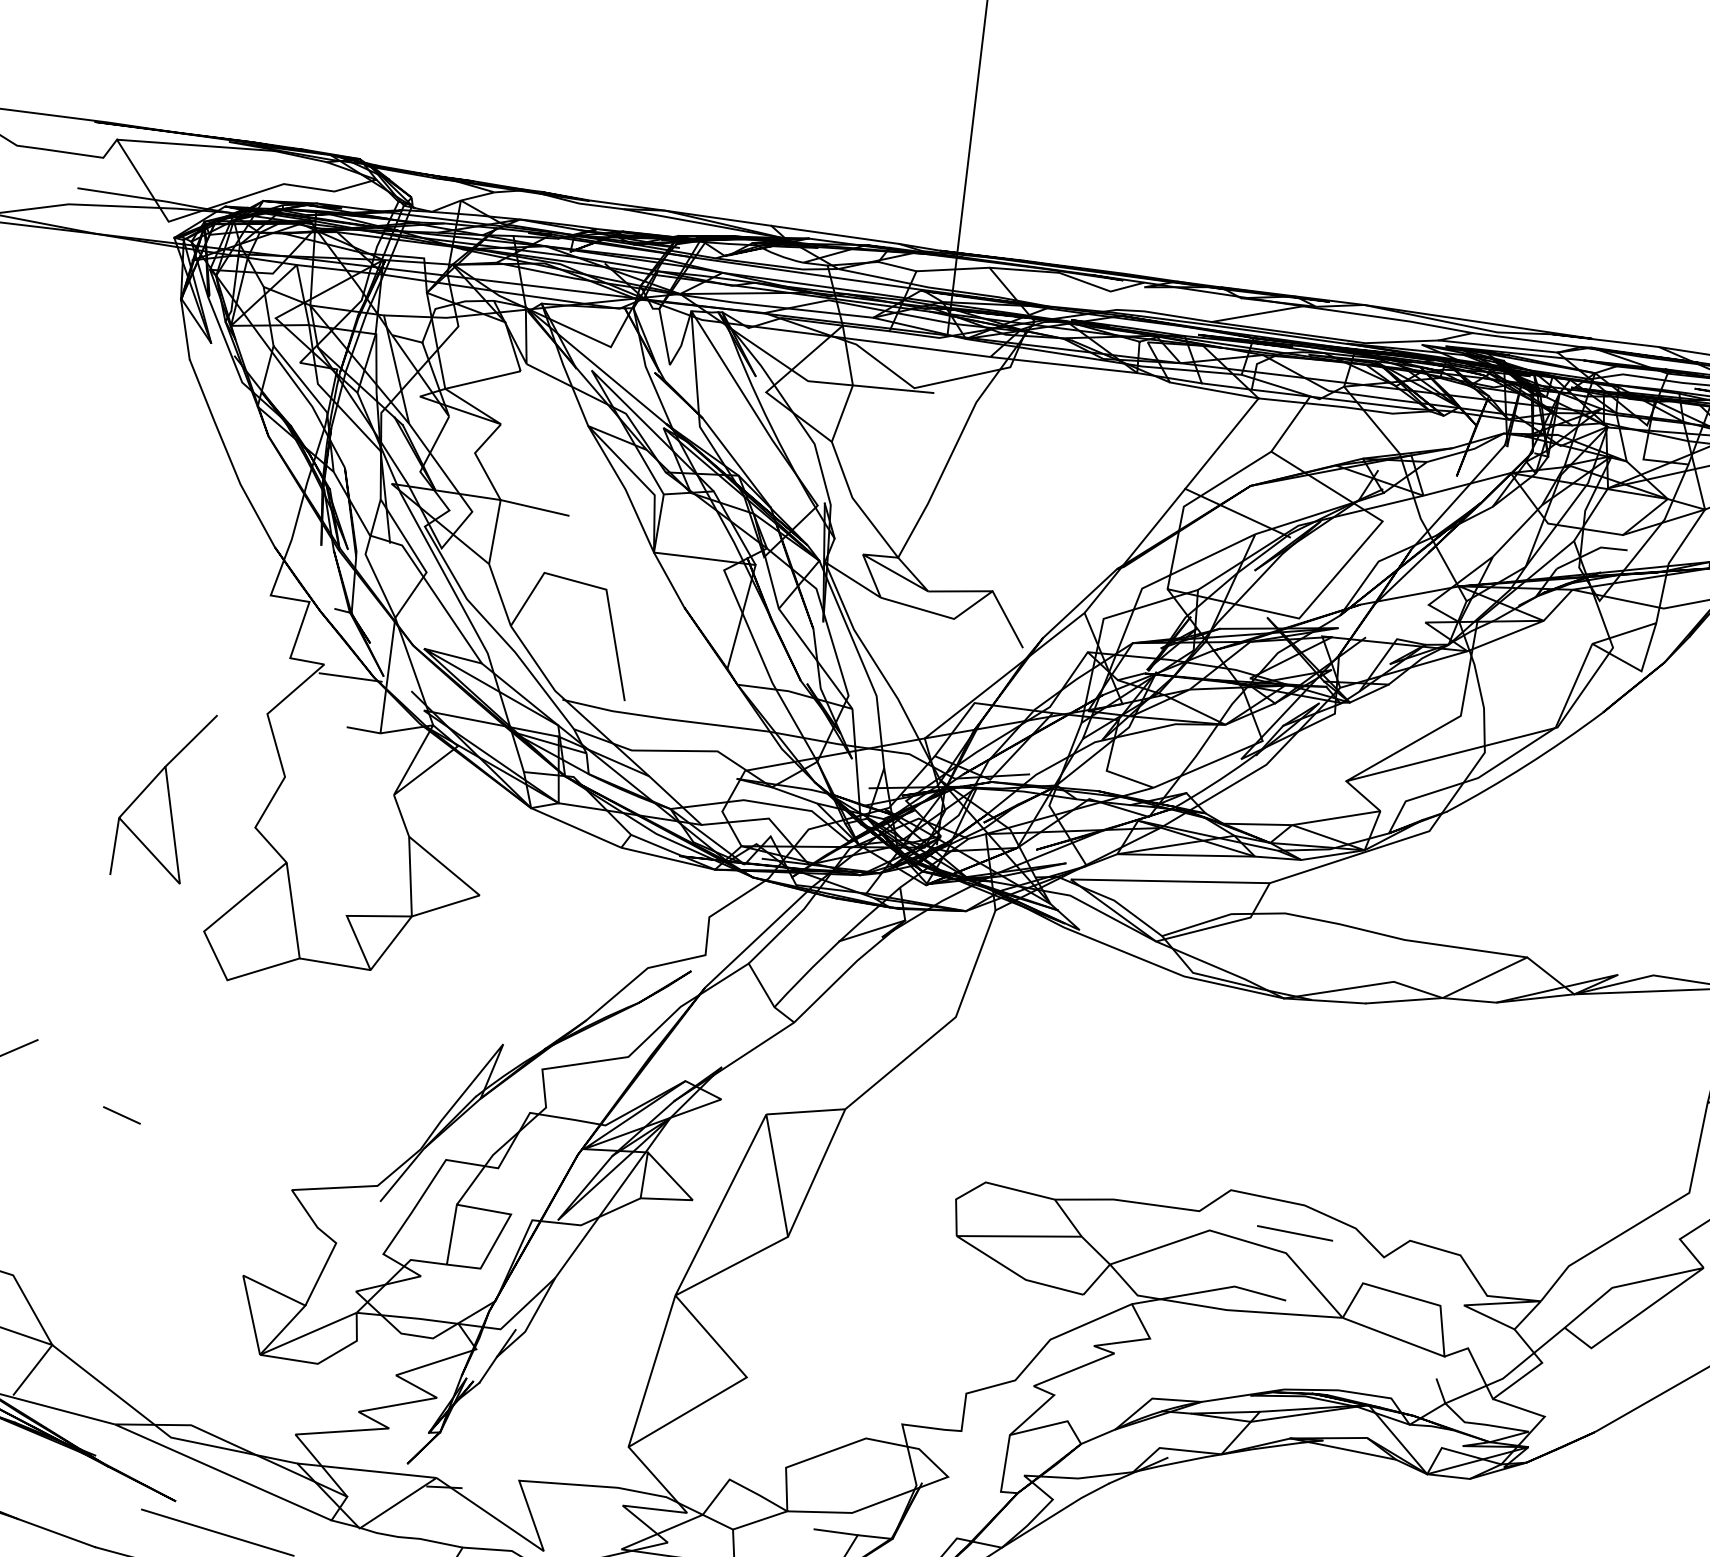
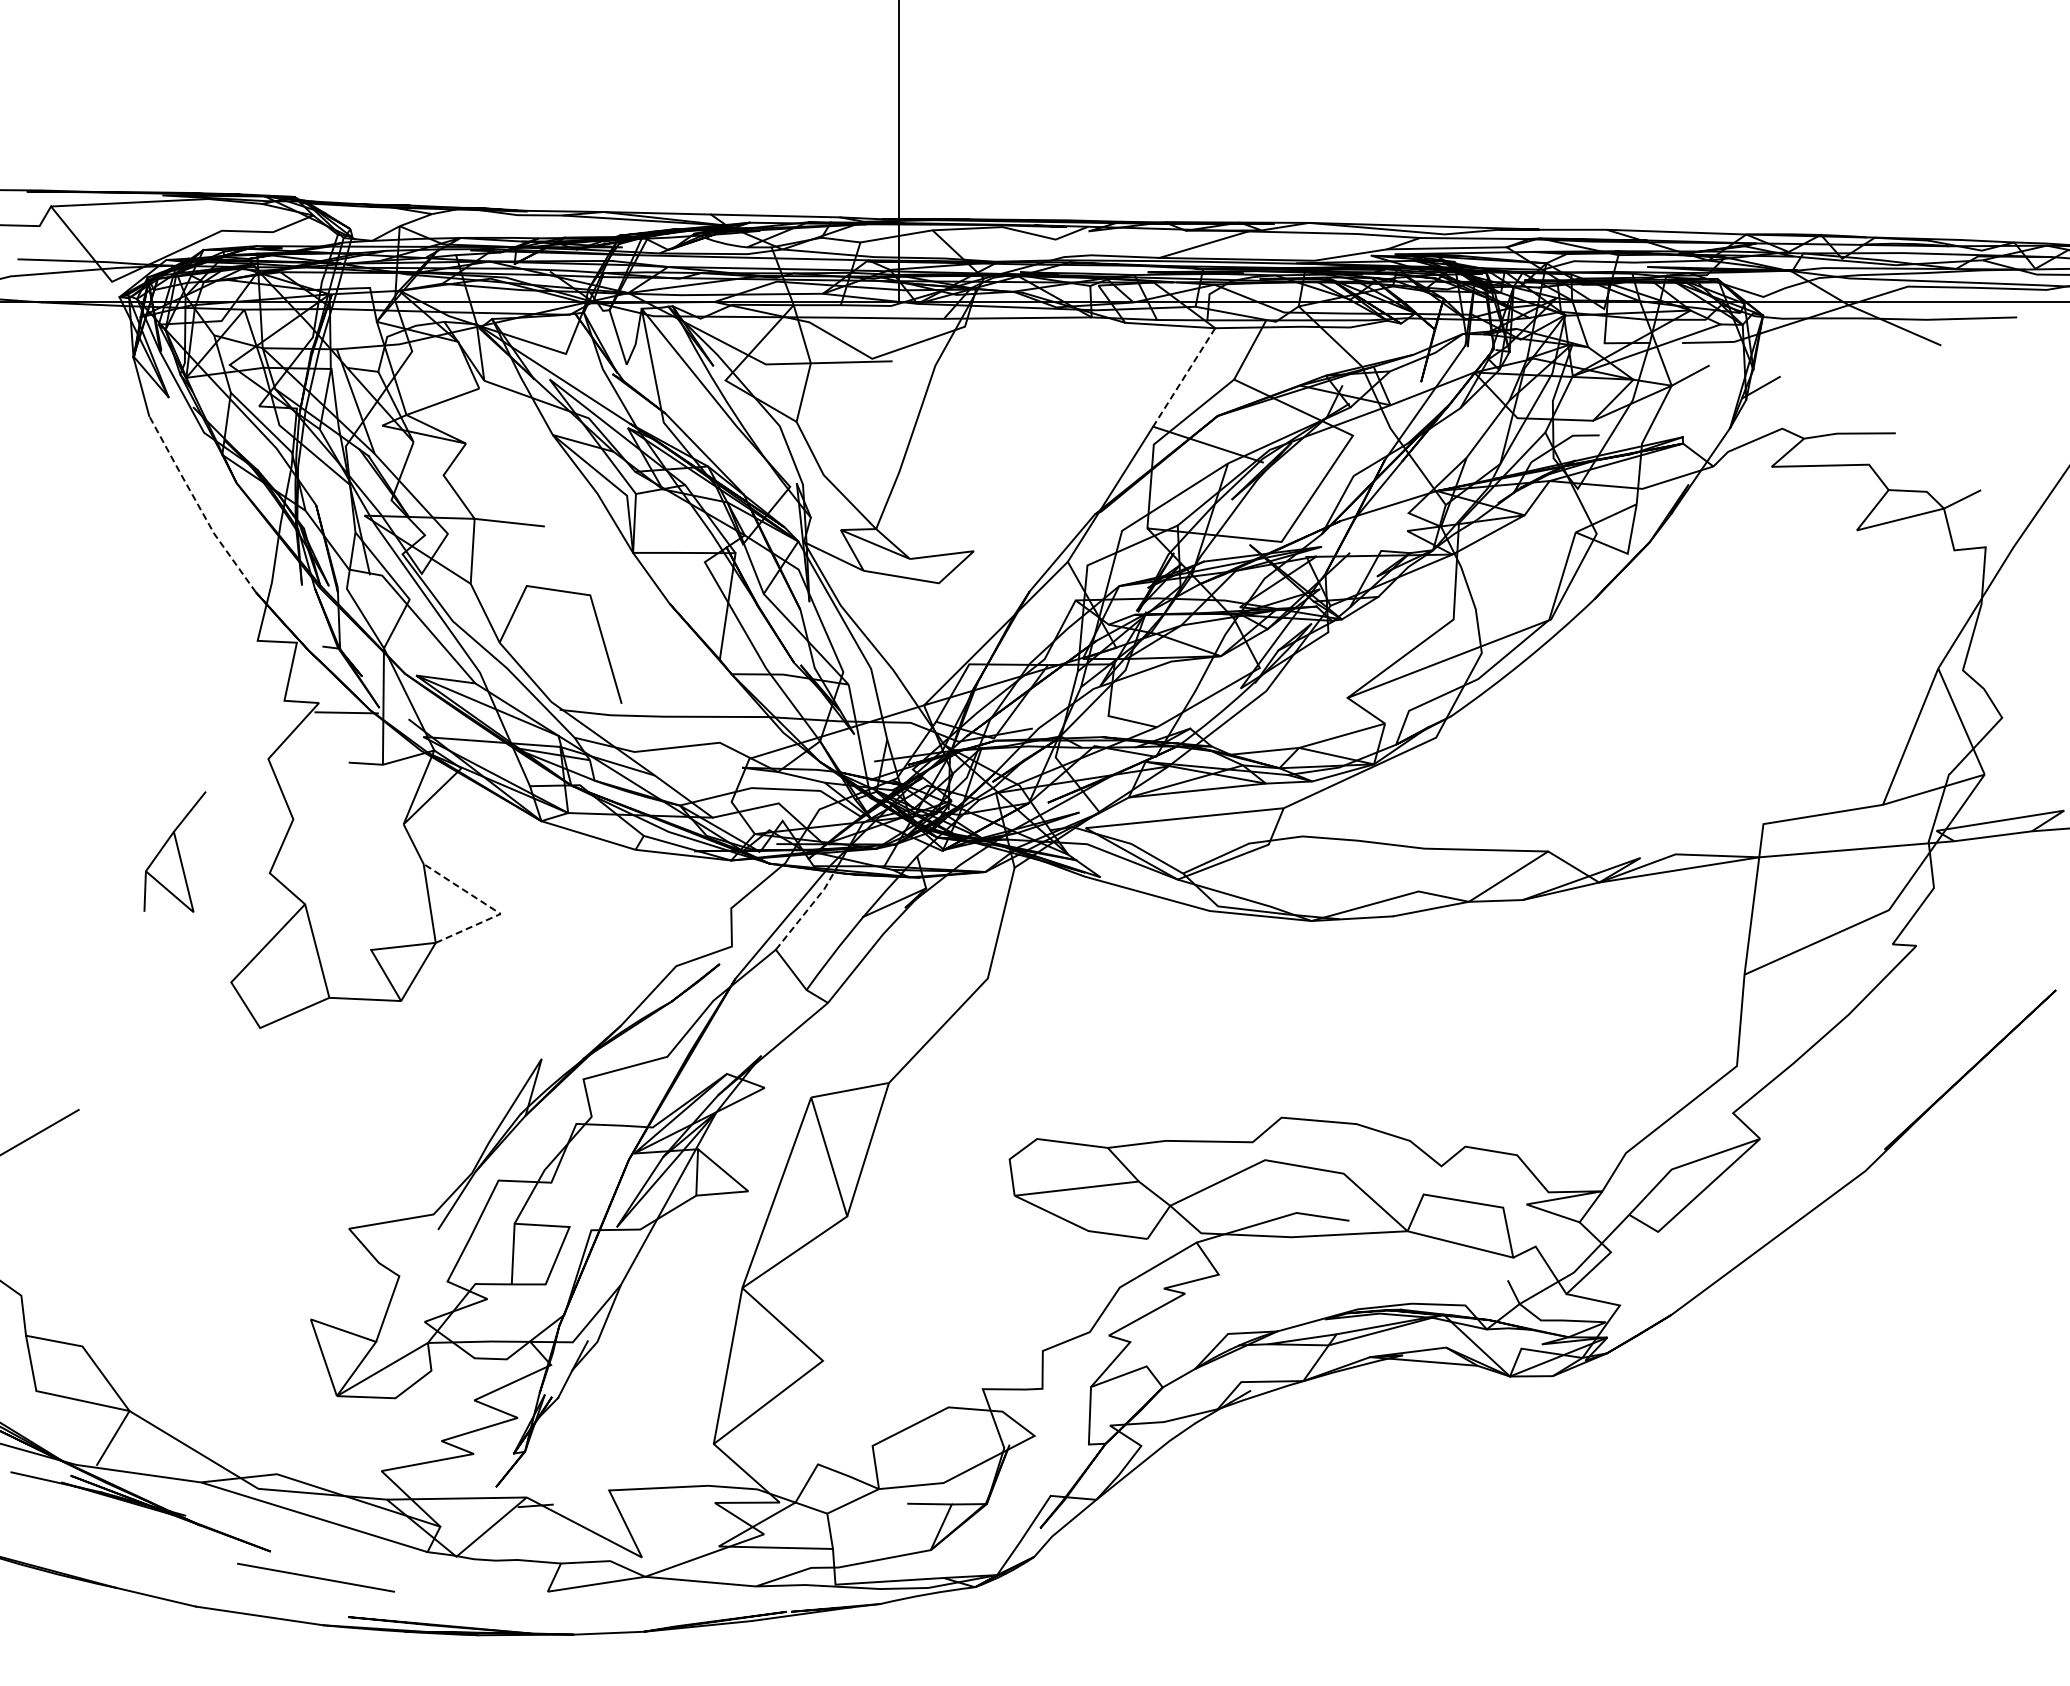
line: (1221, 443) -> (1183, 377), solid -> dashed
line: (227, 455) -> (198, 506), solid -> dashed
line: (1006, 619) -> (991, 577), removed
part: (163, 794) -> (174, 851), size x0.7
line: (472, 889) -> (492, 908), solid -> dashed
line: (784, 928) -> (807, 910), solid -> dashed
line: (122, 1115) -> (171, 1174), removed
line: (1294, 1232) -> (1349, 1152), removed

